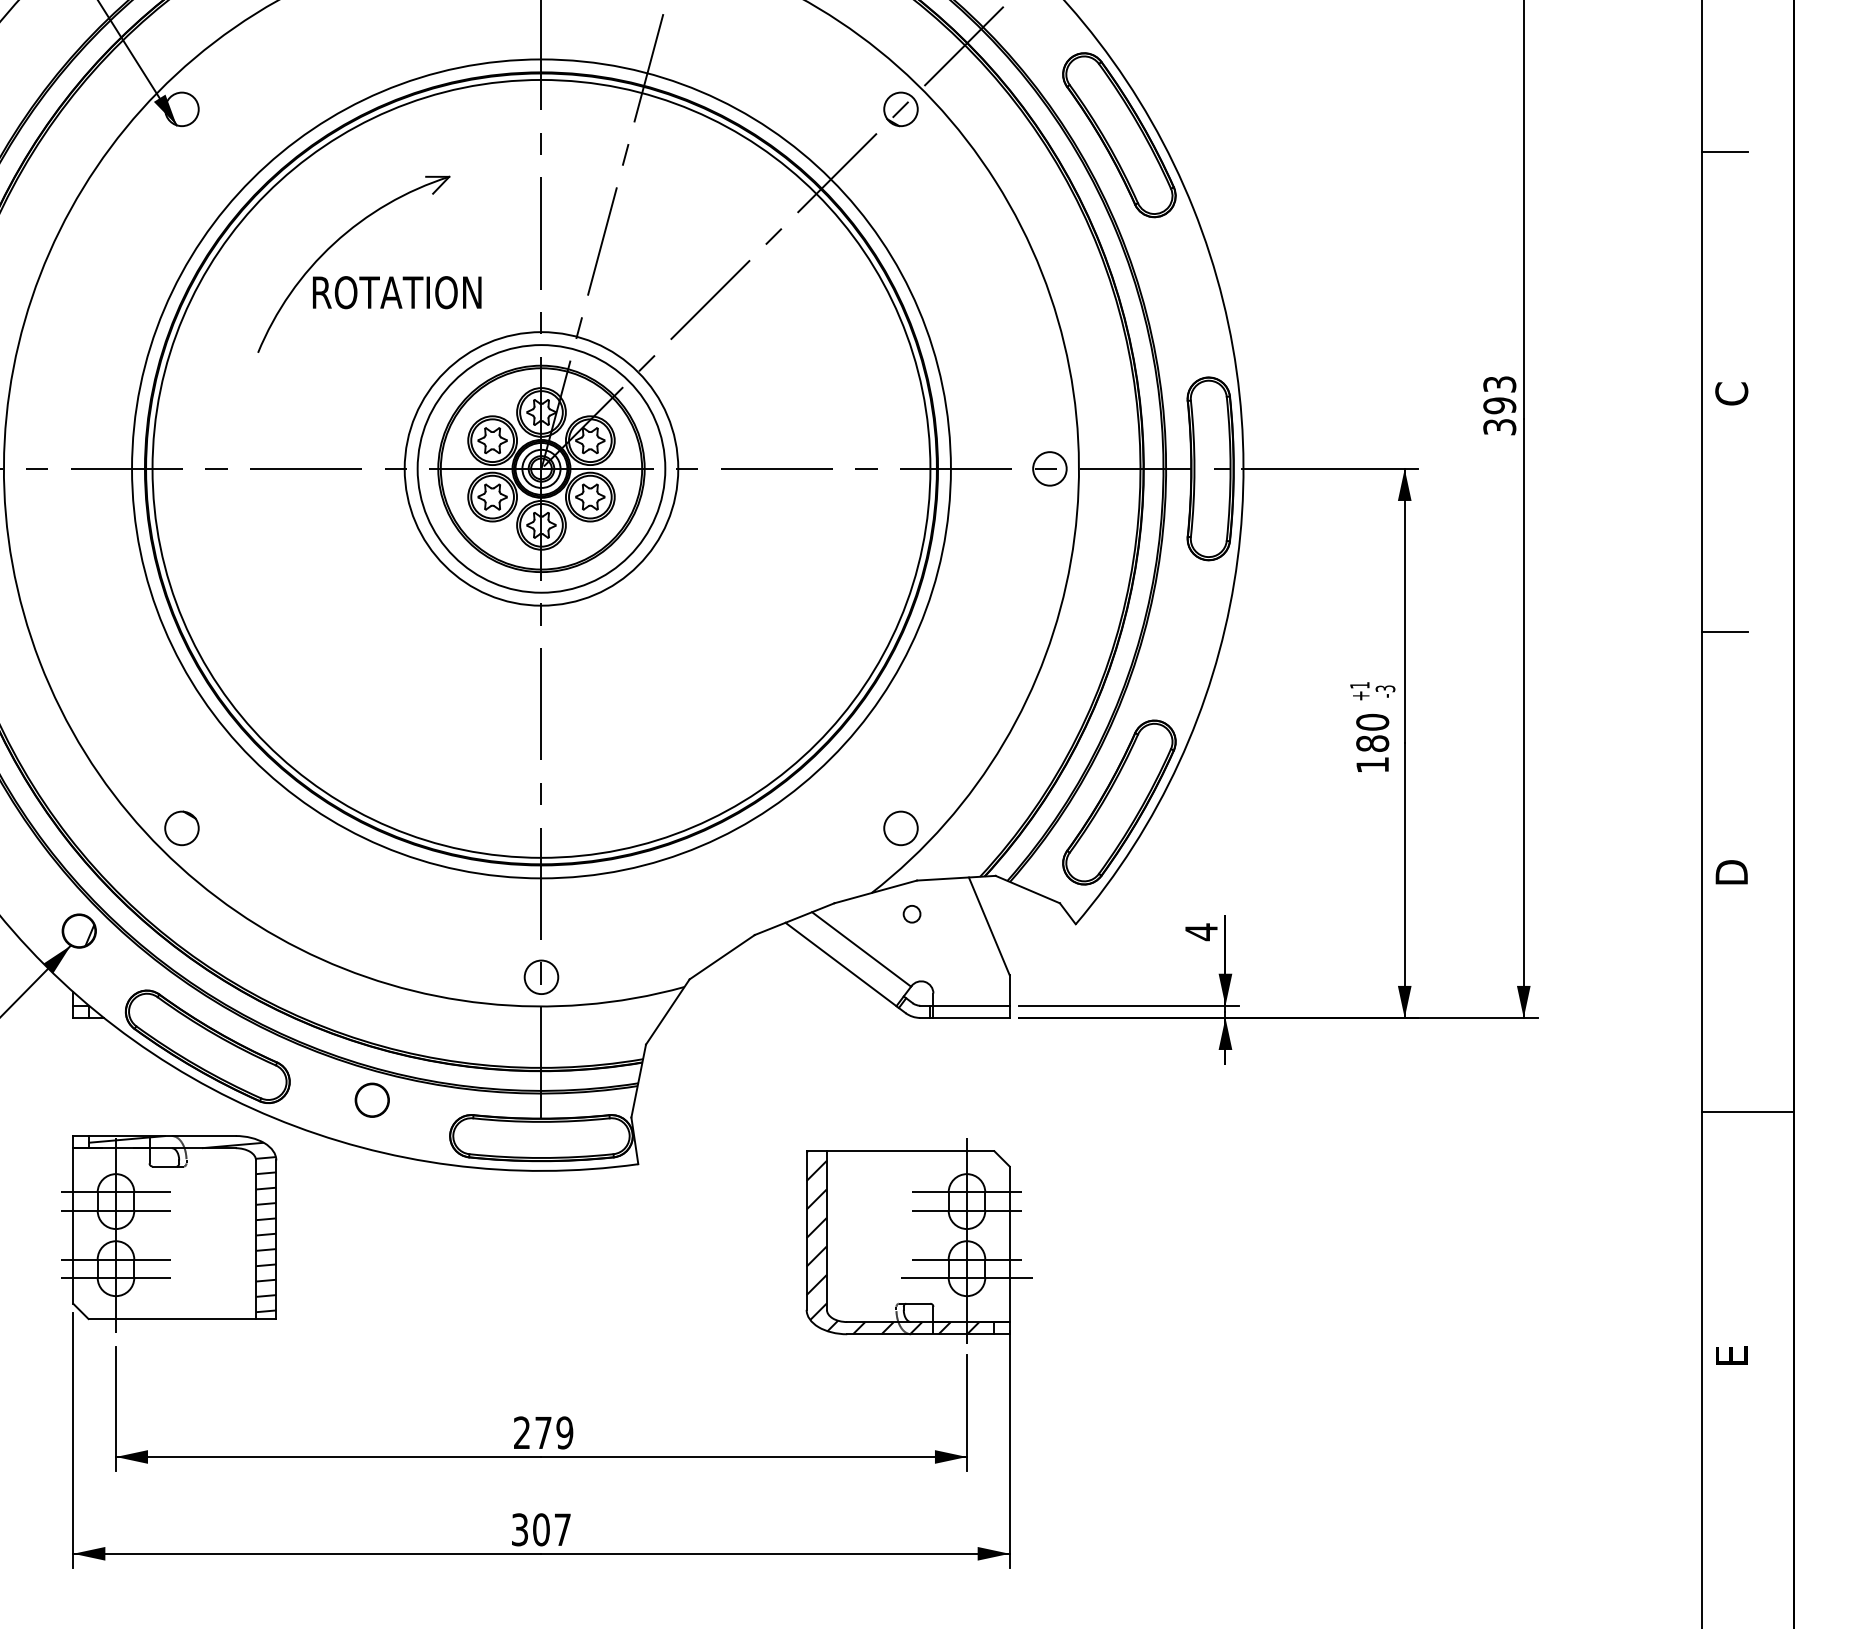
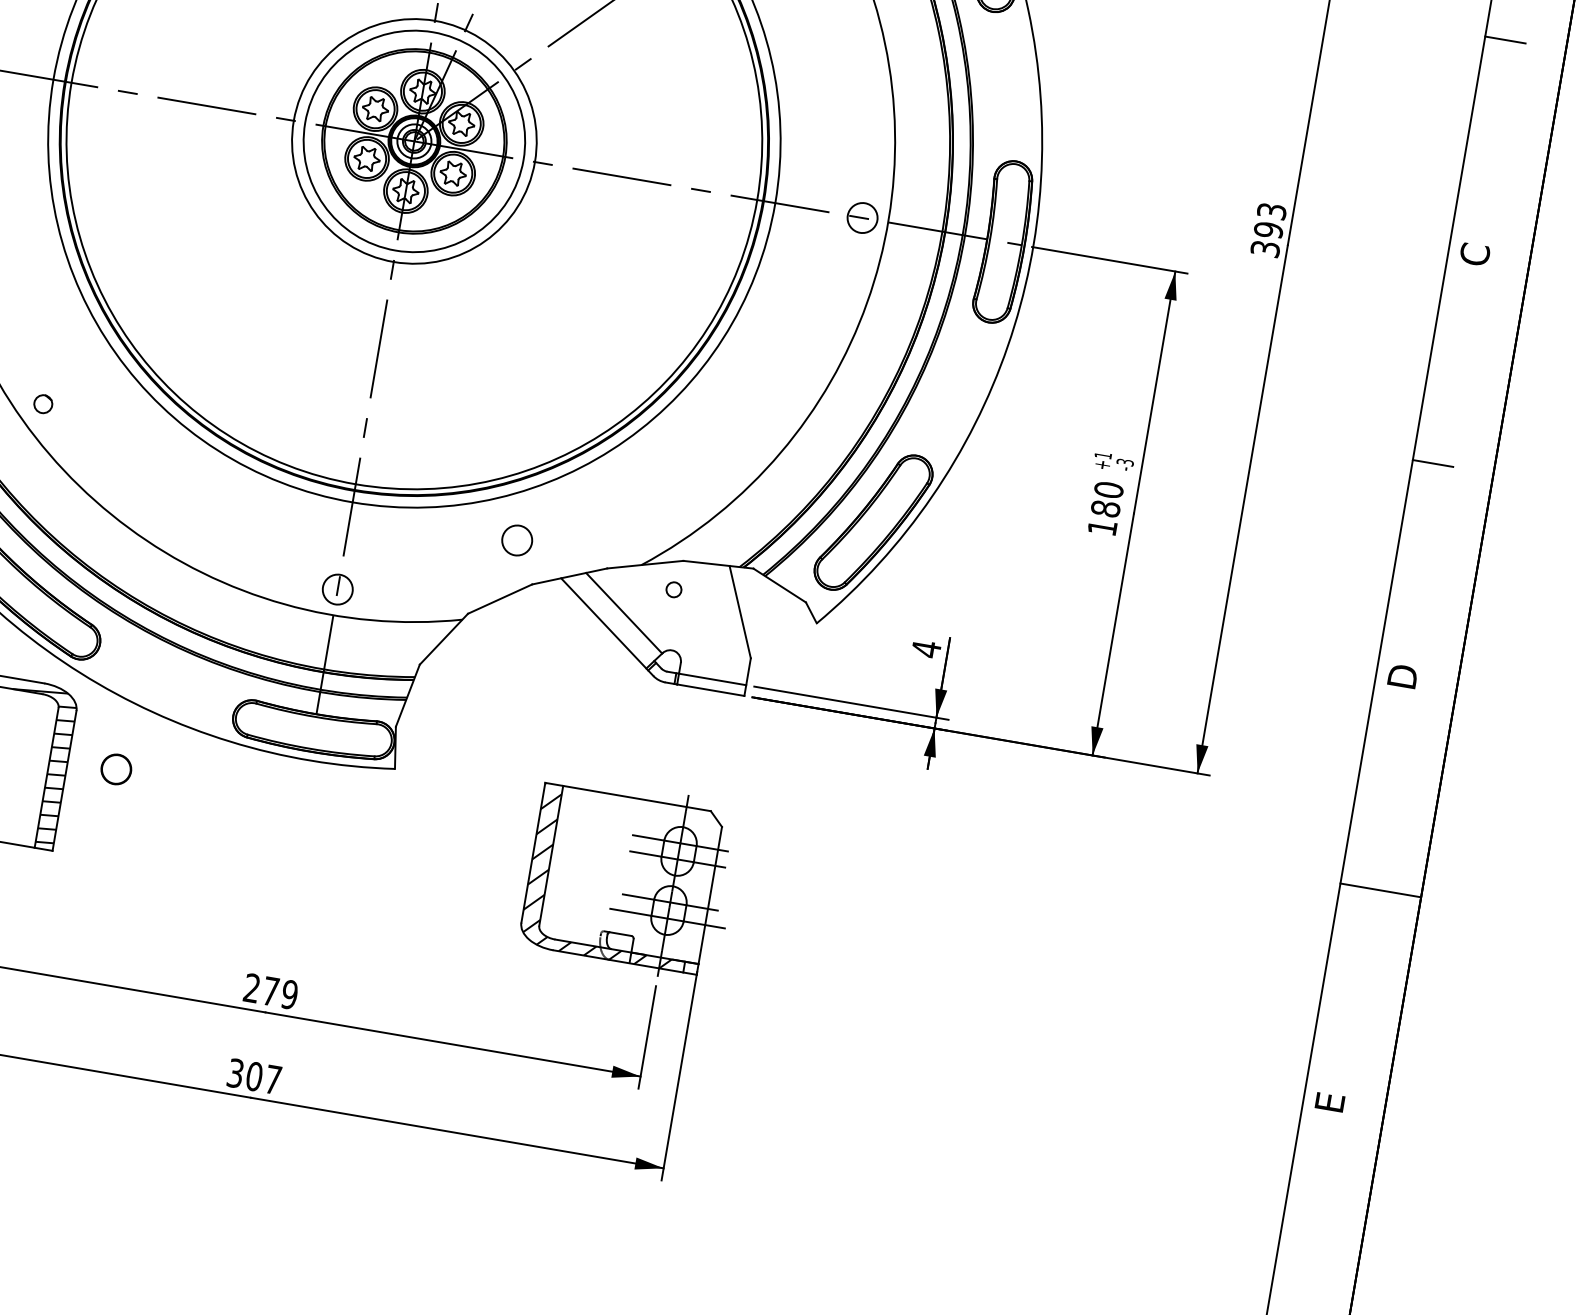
part: (181, 828) -> (42, 404), size x0.6
circle: (900, 828) -> (516, 540), moved
circle: (371, 1099) -> (115, 768), moved

